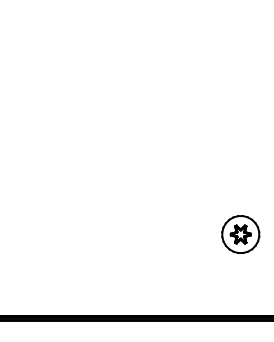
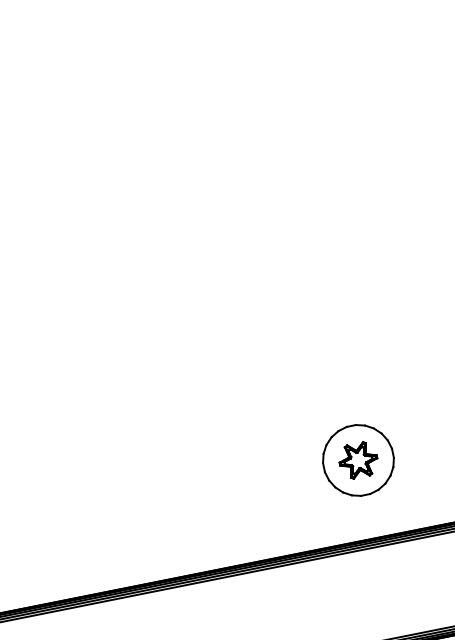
part: (240, 234) -> (357, 460), moved

